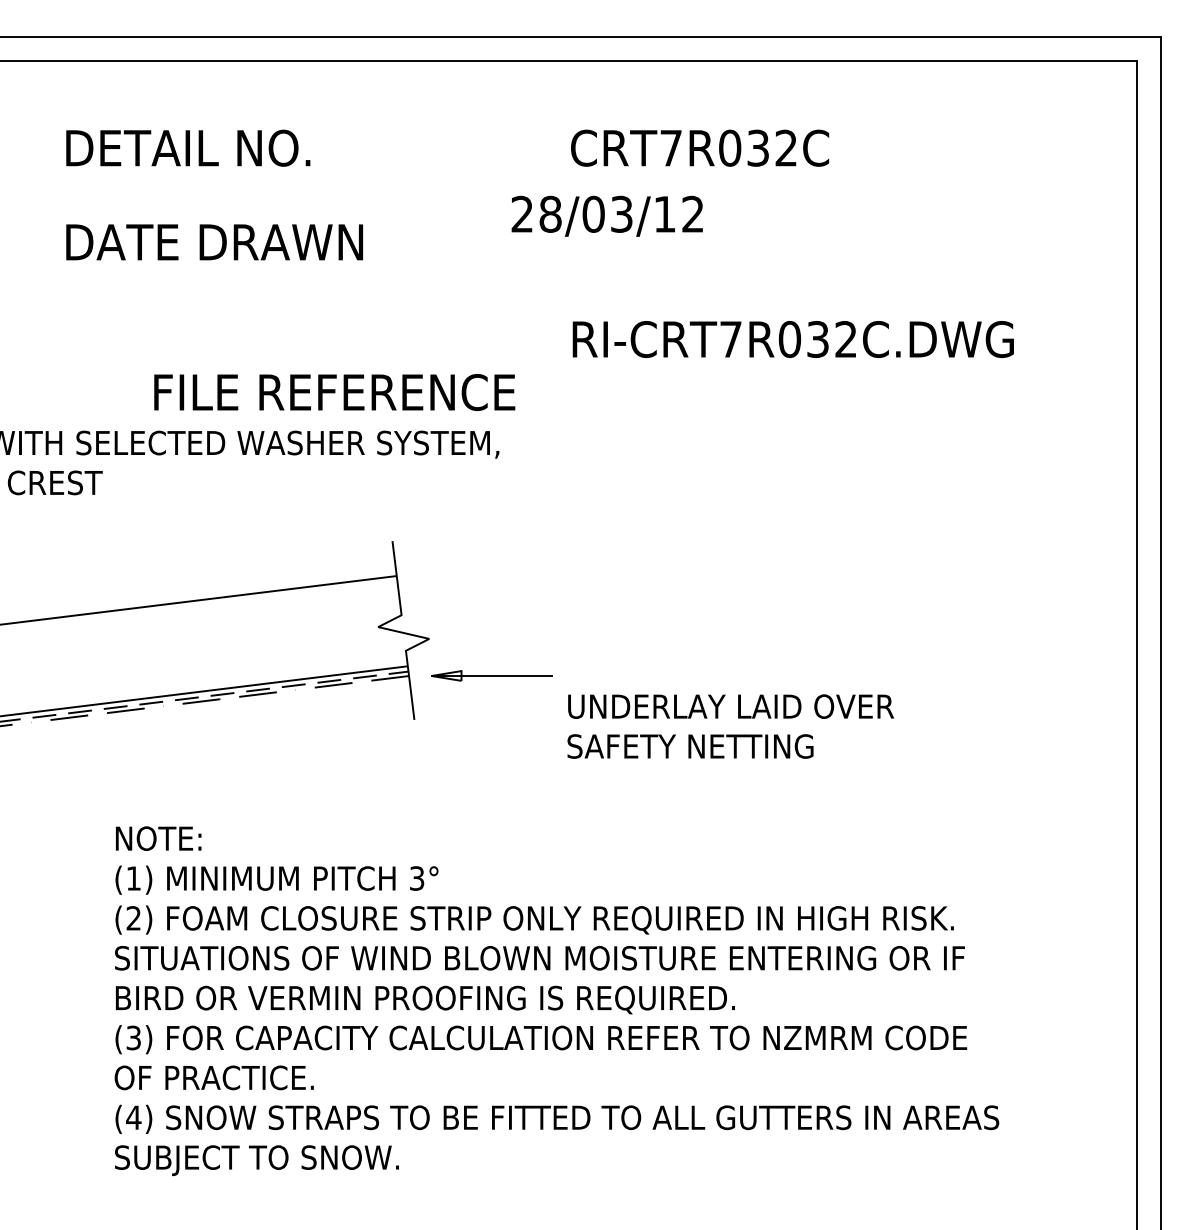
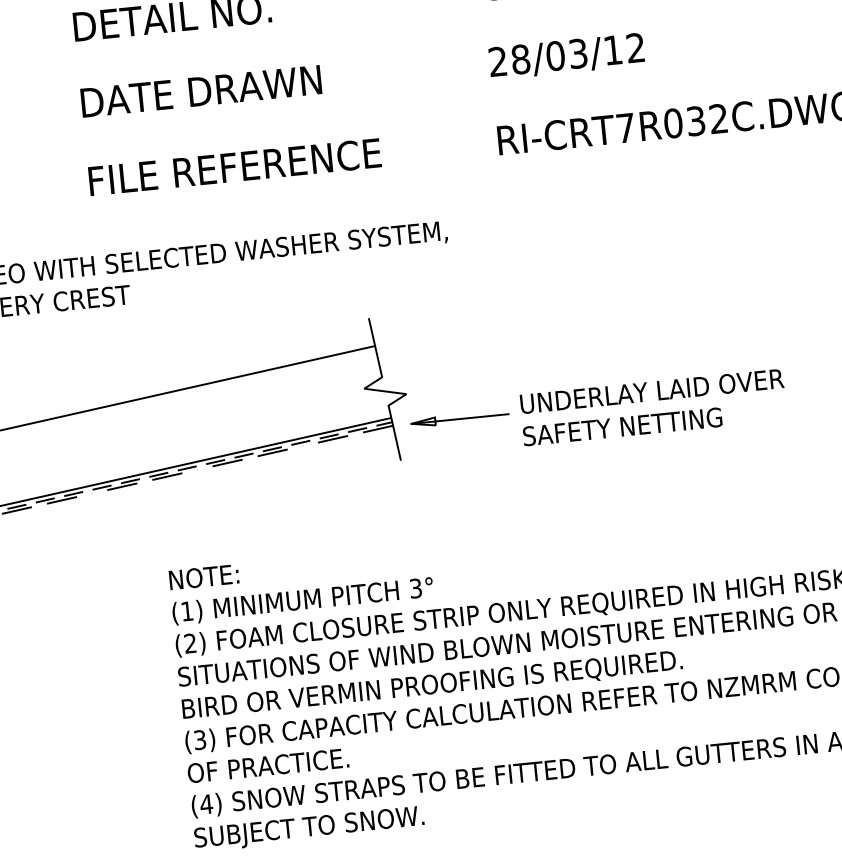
text: (606, 215) -> (566, 55), moved
text: (334, 392) -> (234, 167), moved
text: (730, 726) -> (653, 407), moved

